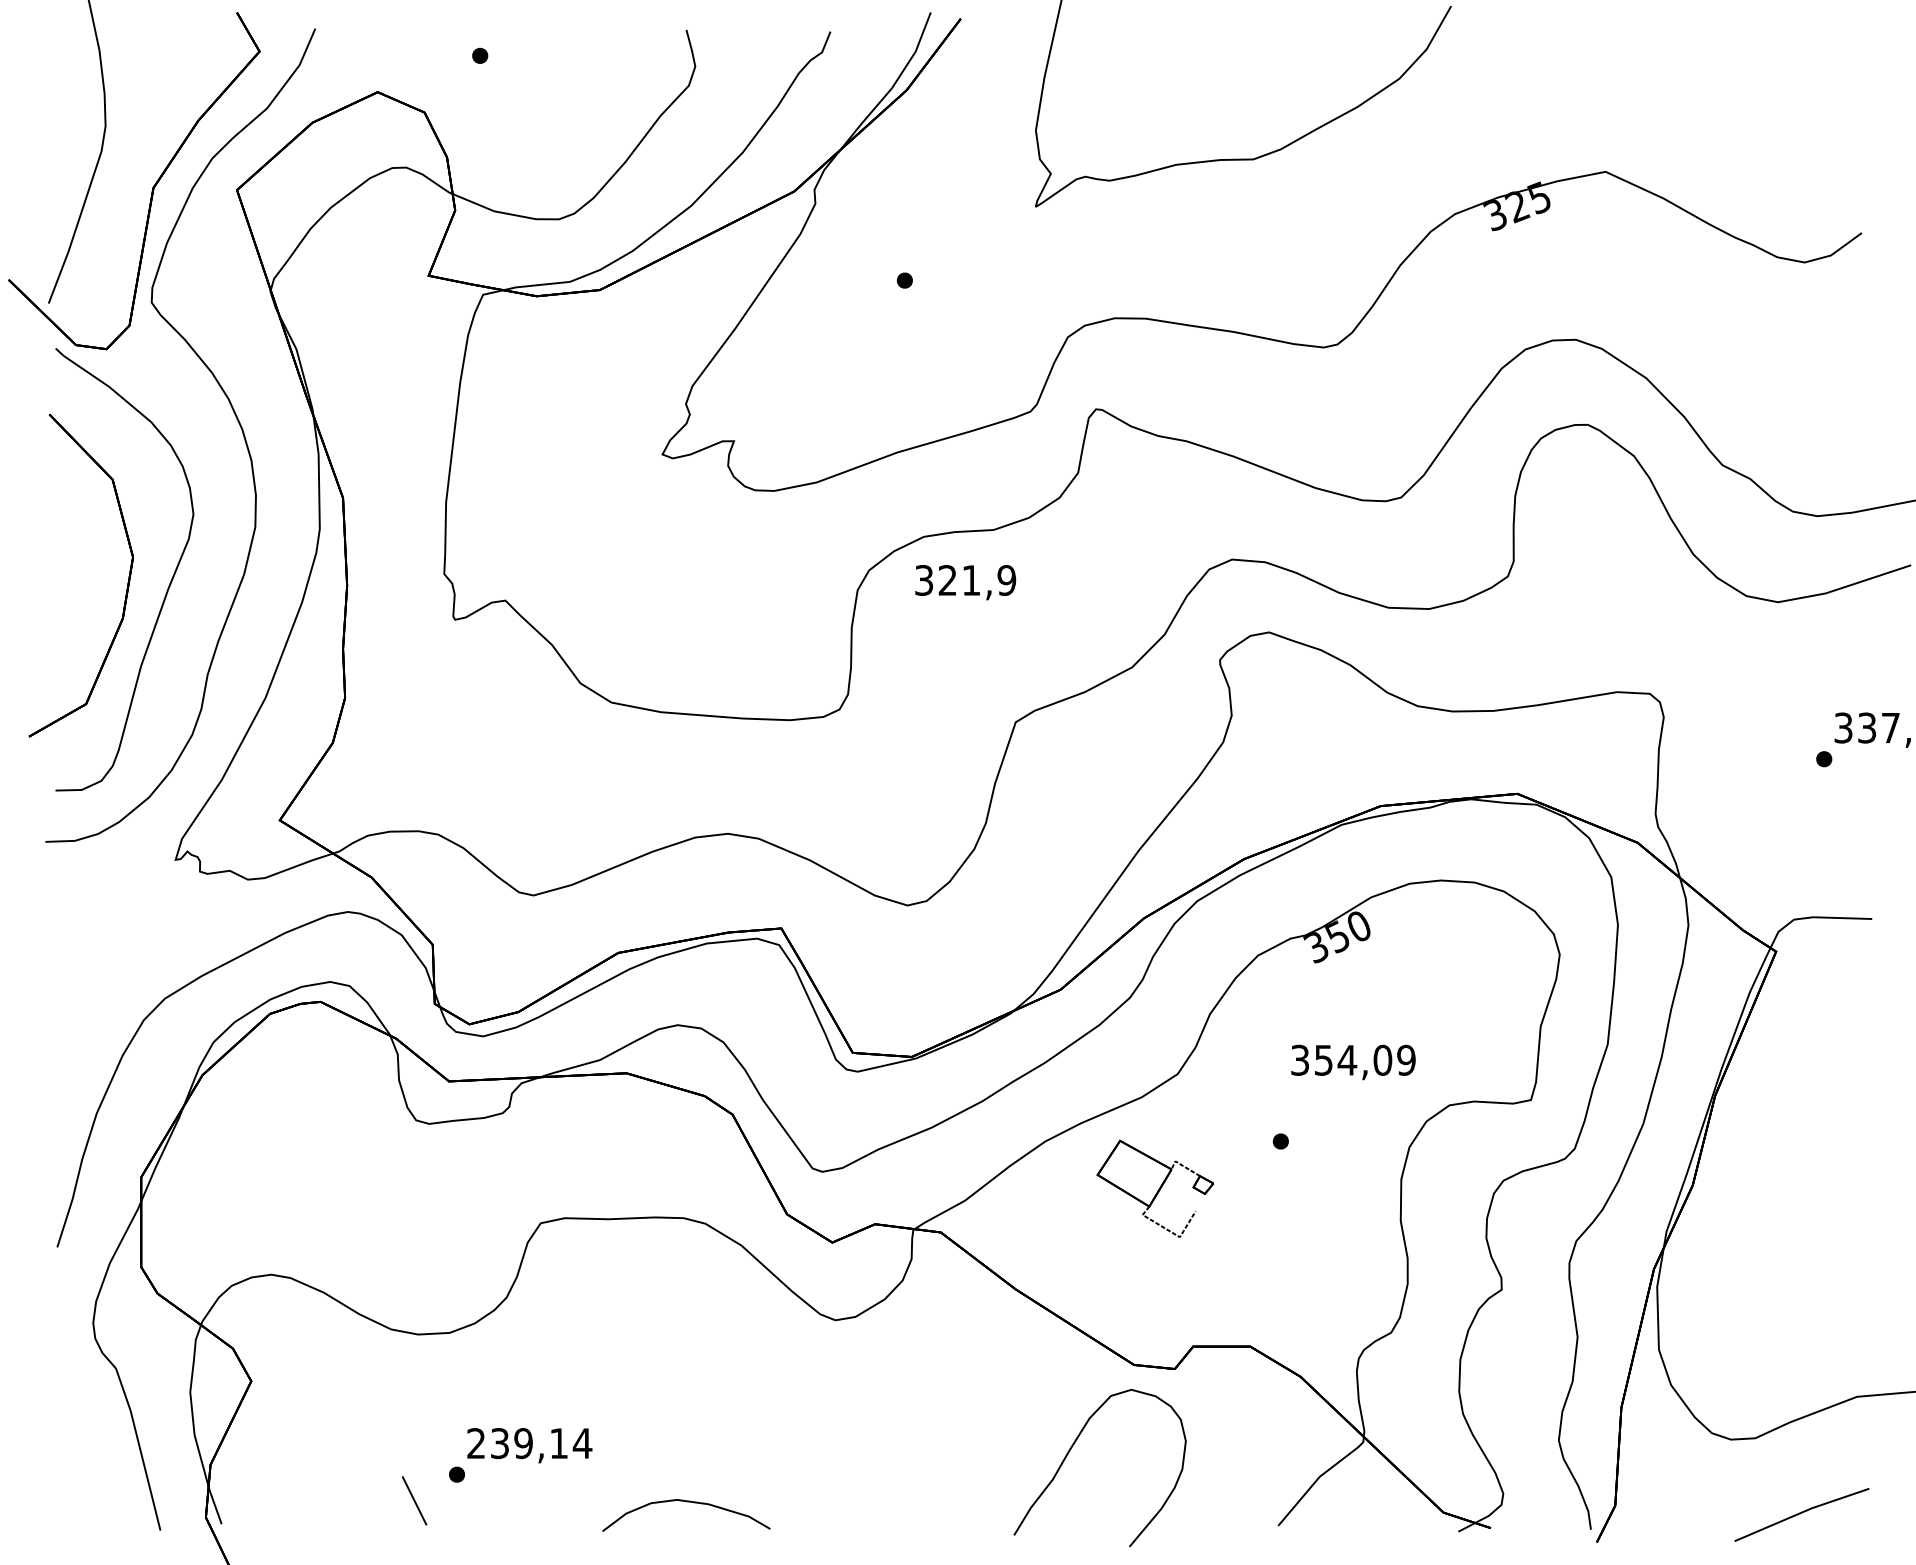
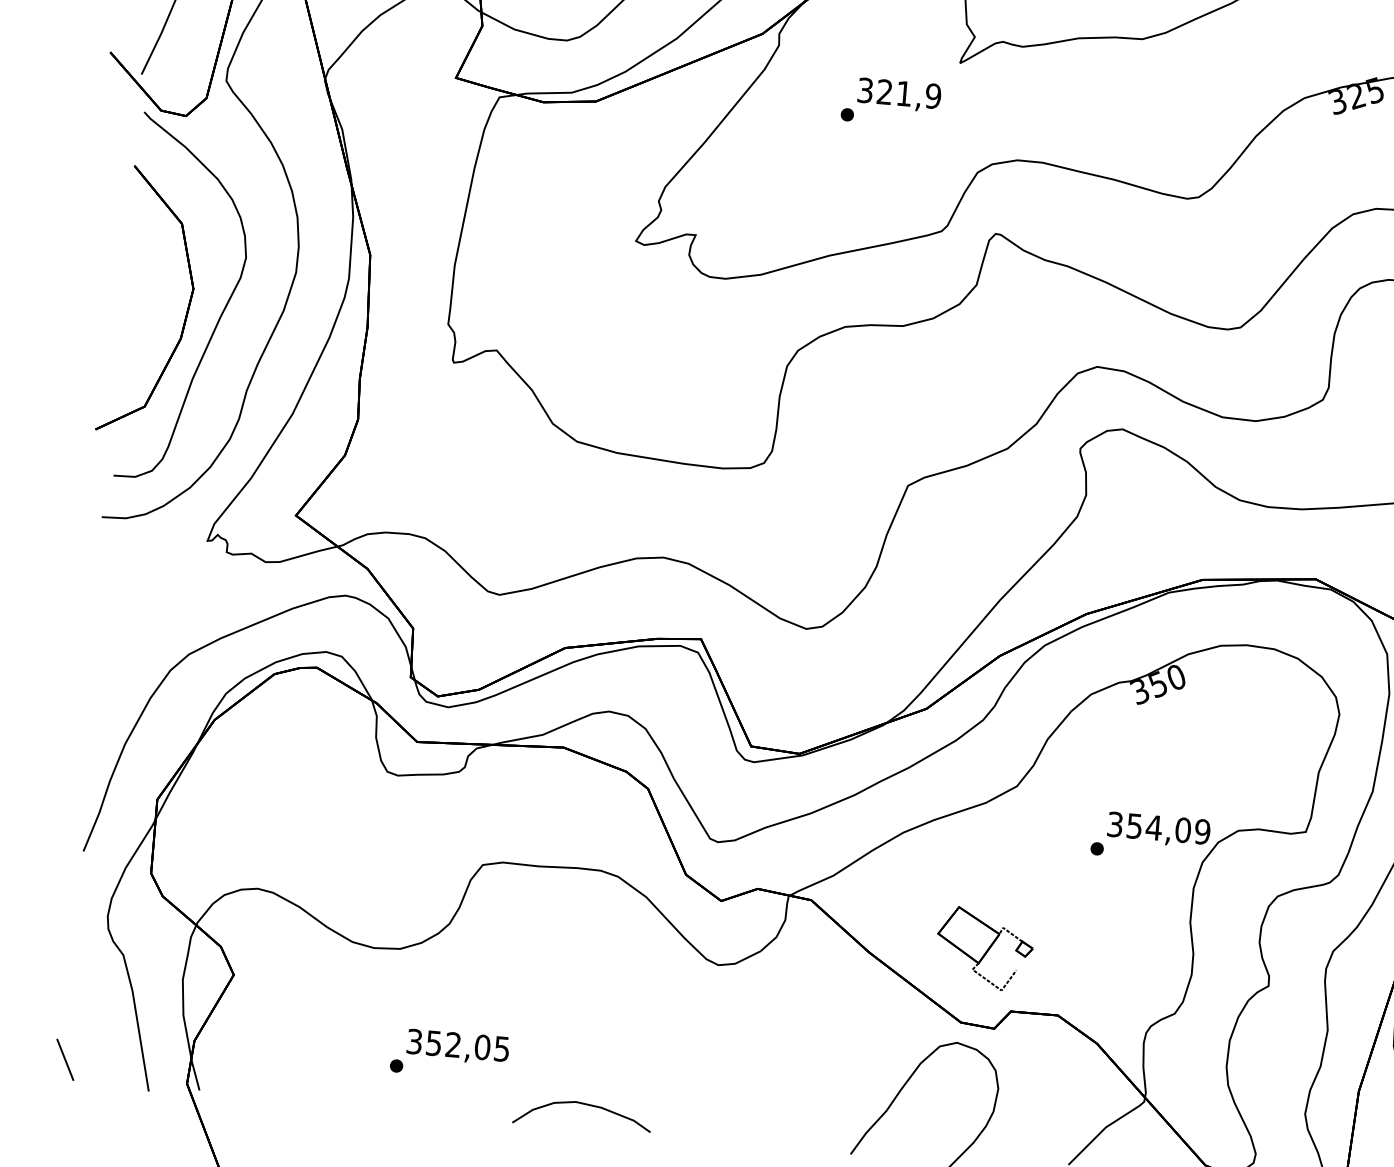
text: (965, 582) -> (899, 95), moved
text: (1353, 1062) -> (1158, 830), moved
part: (1154, 1188) -> (984, 948), moved
text: (529, 1443) -> (458, 1045), 239,14 -> 352,05
line: (414, 1500) -> (65, 1059), moved

